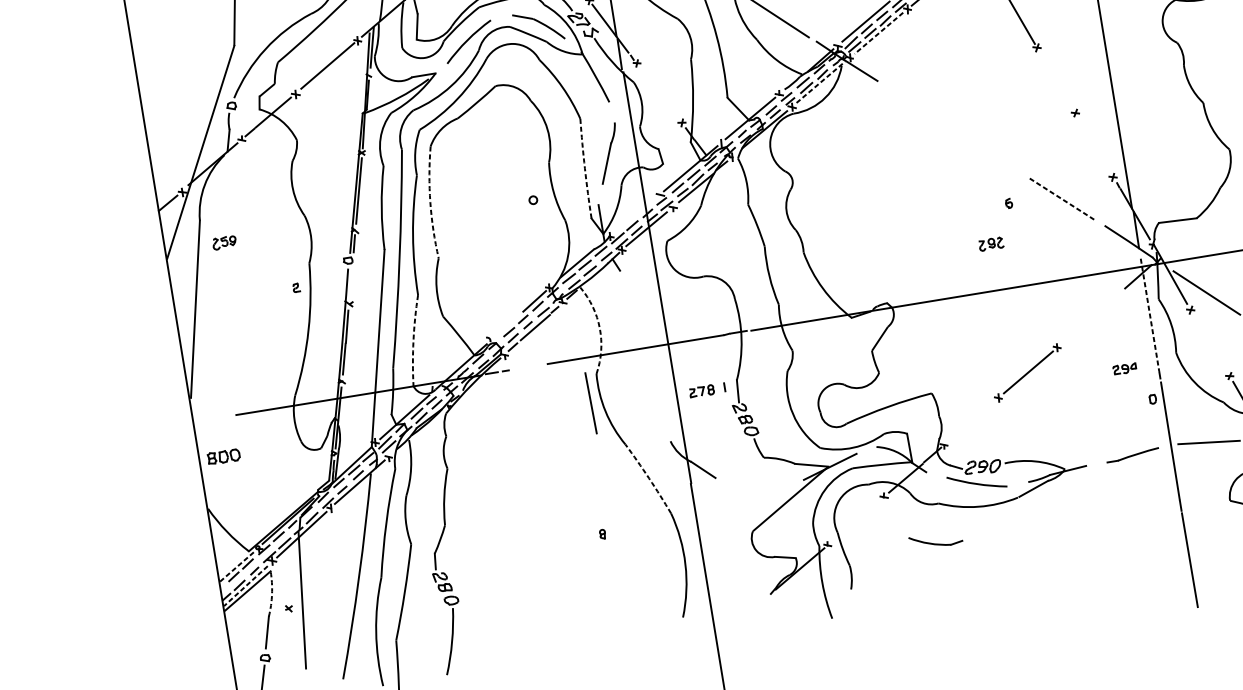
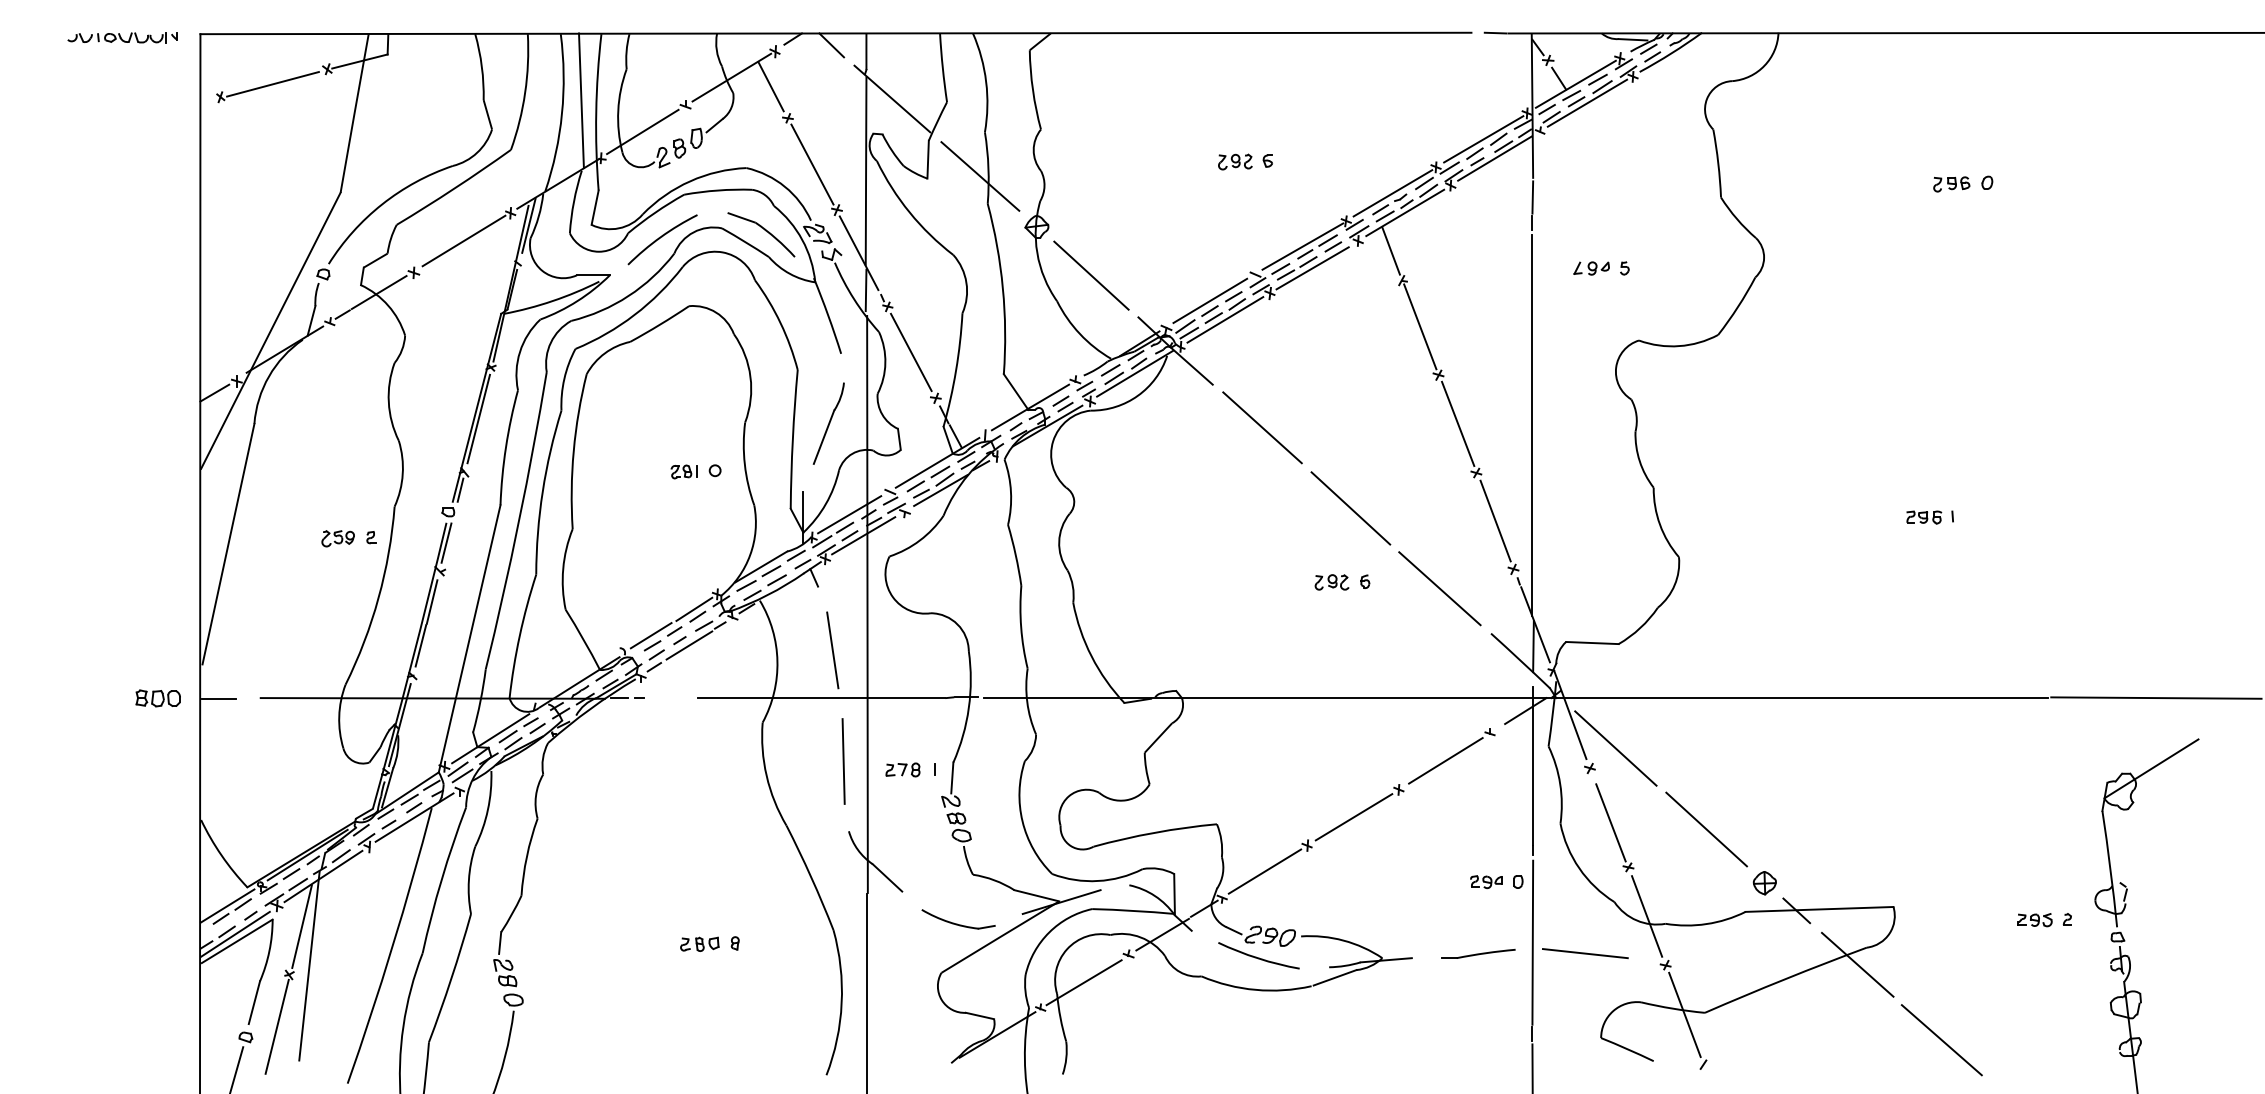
line: (878, 33) -> (1224, 320), dashed -> solid
line: (1056, 79) -> (1458, 423), added
line: (821, 82) -> (1135, 373), dashed -> solid
line: (658, 93) -> (910, 352), added
line: (917, 105) -> (1262, 427), added
line: (1094, 144) -> (1495, 520), added
line: (989, 153) -> (1350, 508), added
arc: (584, 168) -> (792, 439), dashed -> solid
line: (1062, 199) -> (1439, 588), dashed -> solid
arc: (430, 203) -> (573, 451), dashed -> solid
part: (510, 204) -> (683, 471), added
line: (634, 215) -> (849, 514), added
part: (224, 242) -> (337, 538), moved
part: (991, 244) -> (1331, 582), moved
line: (350, 282) -> (446, 542), added
line: (637, 314) -> (832, 650), added
line: (1150, 314) -> (1533, 765), dashed -> solid
part: (1090, 317) -> (1451, 756), added
line: (506, 325) -> (650, 635), added
arc: (599, 328) -> (777, 661), dashed -> solid
arc: (413, 340) -> (519, 635), dashed -> solid
line: (1211, 346) -> (1610, 822), added
part: (1124, 369) -> (1486, 882), moved
line: (590, 403) -> (843, 761), moved
line: (206, 420) -> (218, 698), added
line: (971, 421) -> (1264, 871), added
part: (223, 456) -> (157, 698), moved
arc: (649, 478) -> (811, 877), dashed -> solid
line: (855, 521) -> (1083, 982), added
part: (577, 538) -> (699, 943), added
part: (935, 540) -> (958, 919), moved
line: (237, 566) -> (228, 905), dashed -> solid
line: (292, 572) -> (301, 926), added
line: (245, 586) -> (235, 934), dashed -> solid
arc: (272, 594) -> (269, 951), dashed -> solid
line: (285, 646) -> (276, 1026), added

